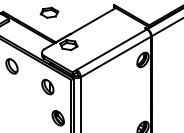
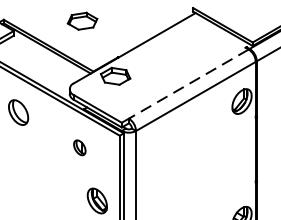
line: (111, 49) -> (188, 83), solid -> dashed
part: (47, 86) -> (79, 146), size x0.6

